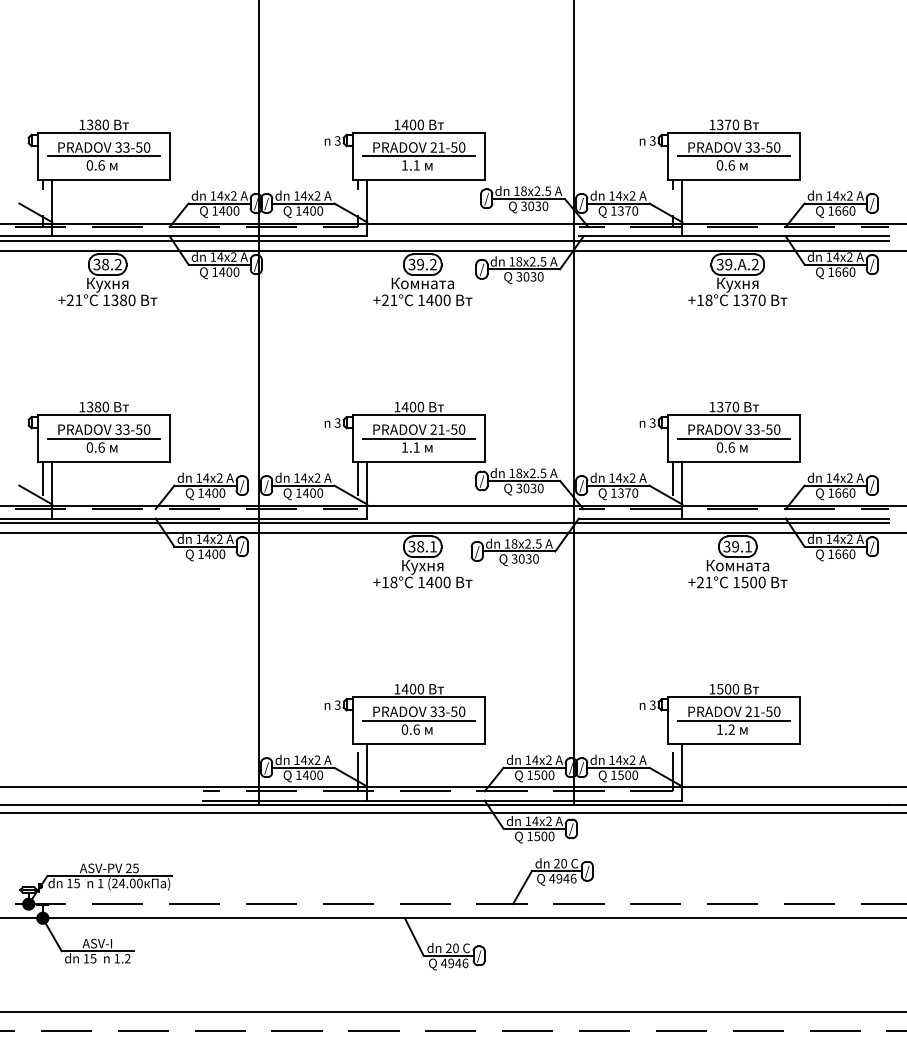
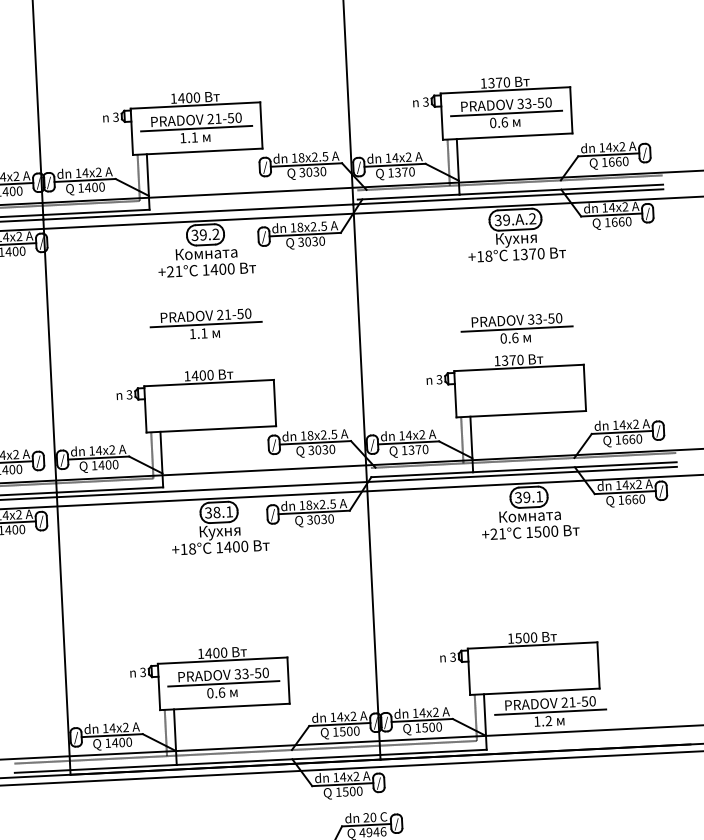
part: (418, 438) -> (205, 324), moved
part: (733, 438) -> (516, 328), moved
part: (733, 720) -> (550, 711), moved

